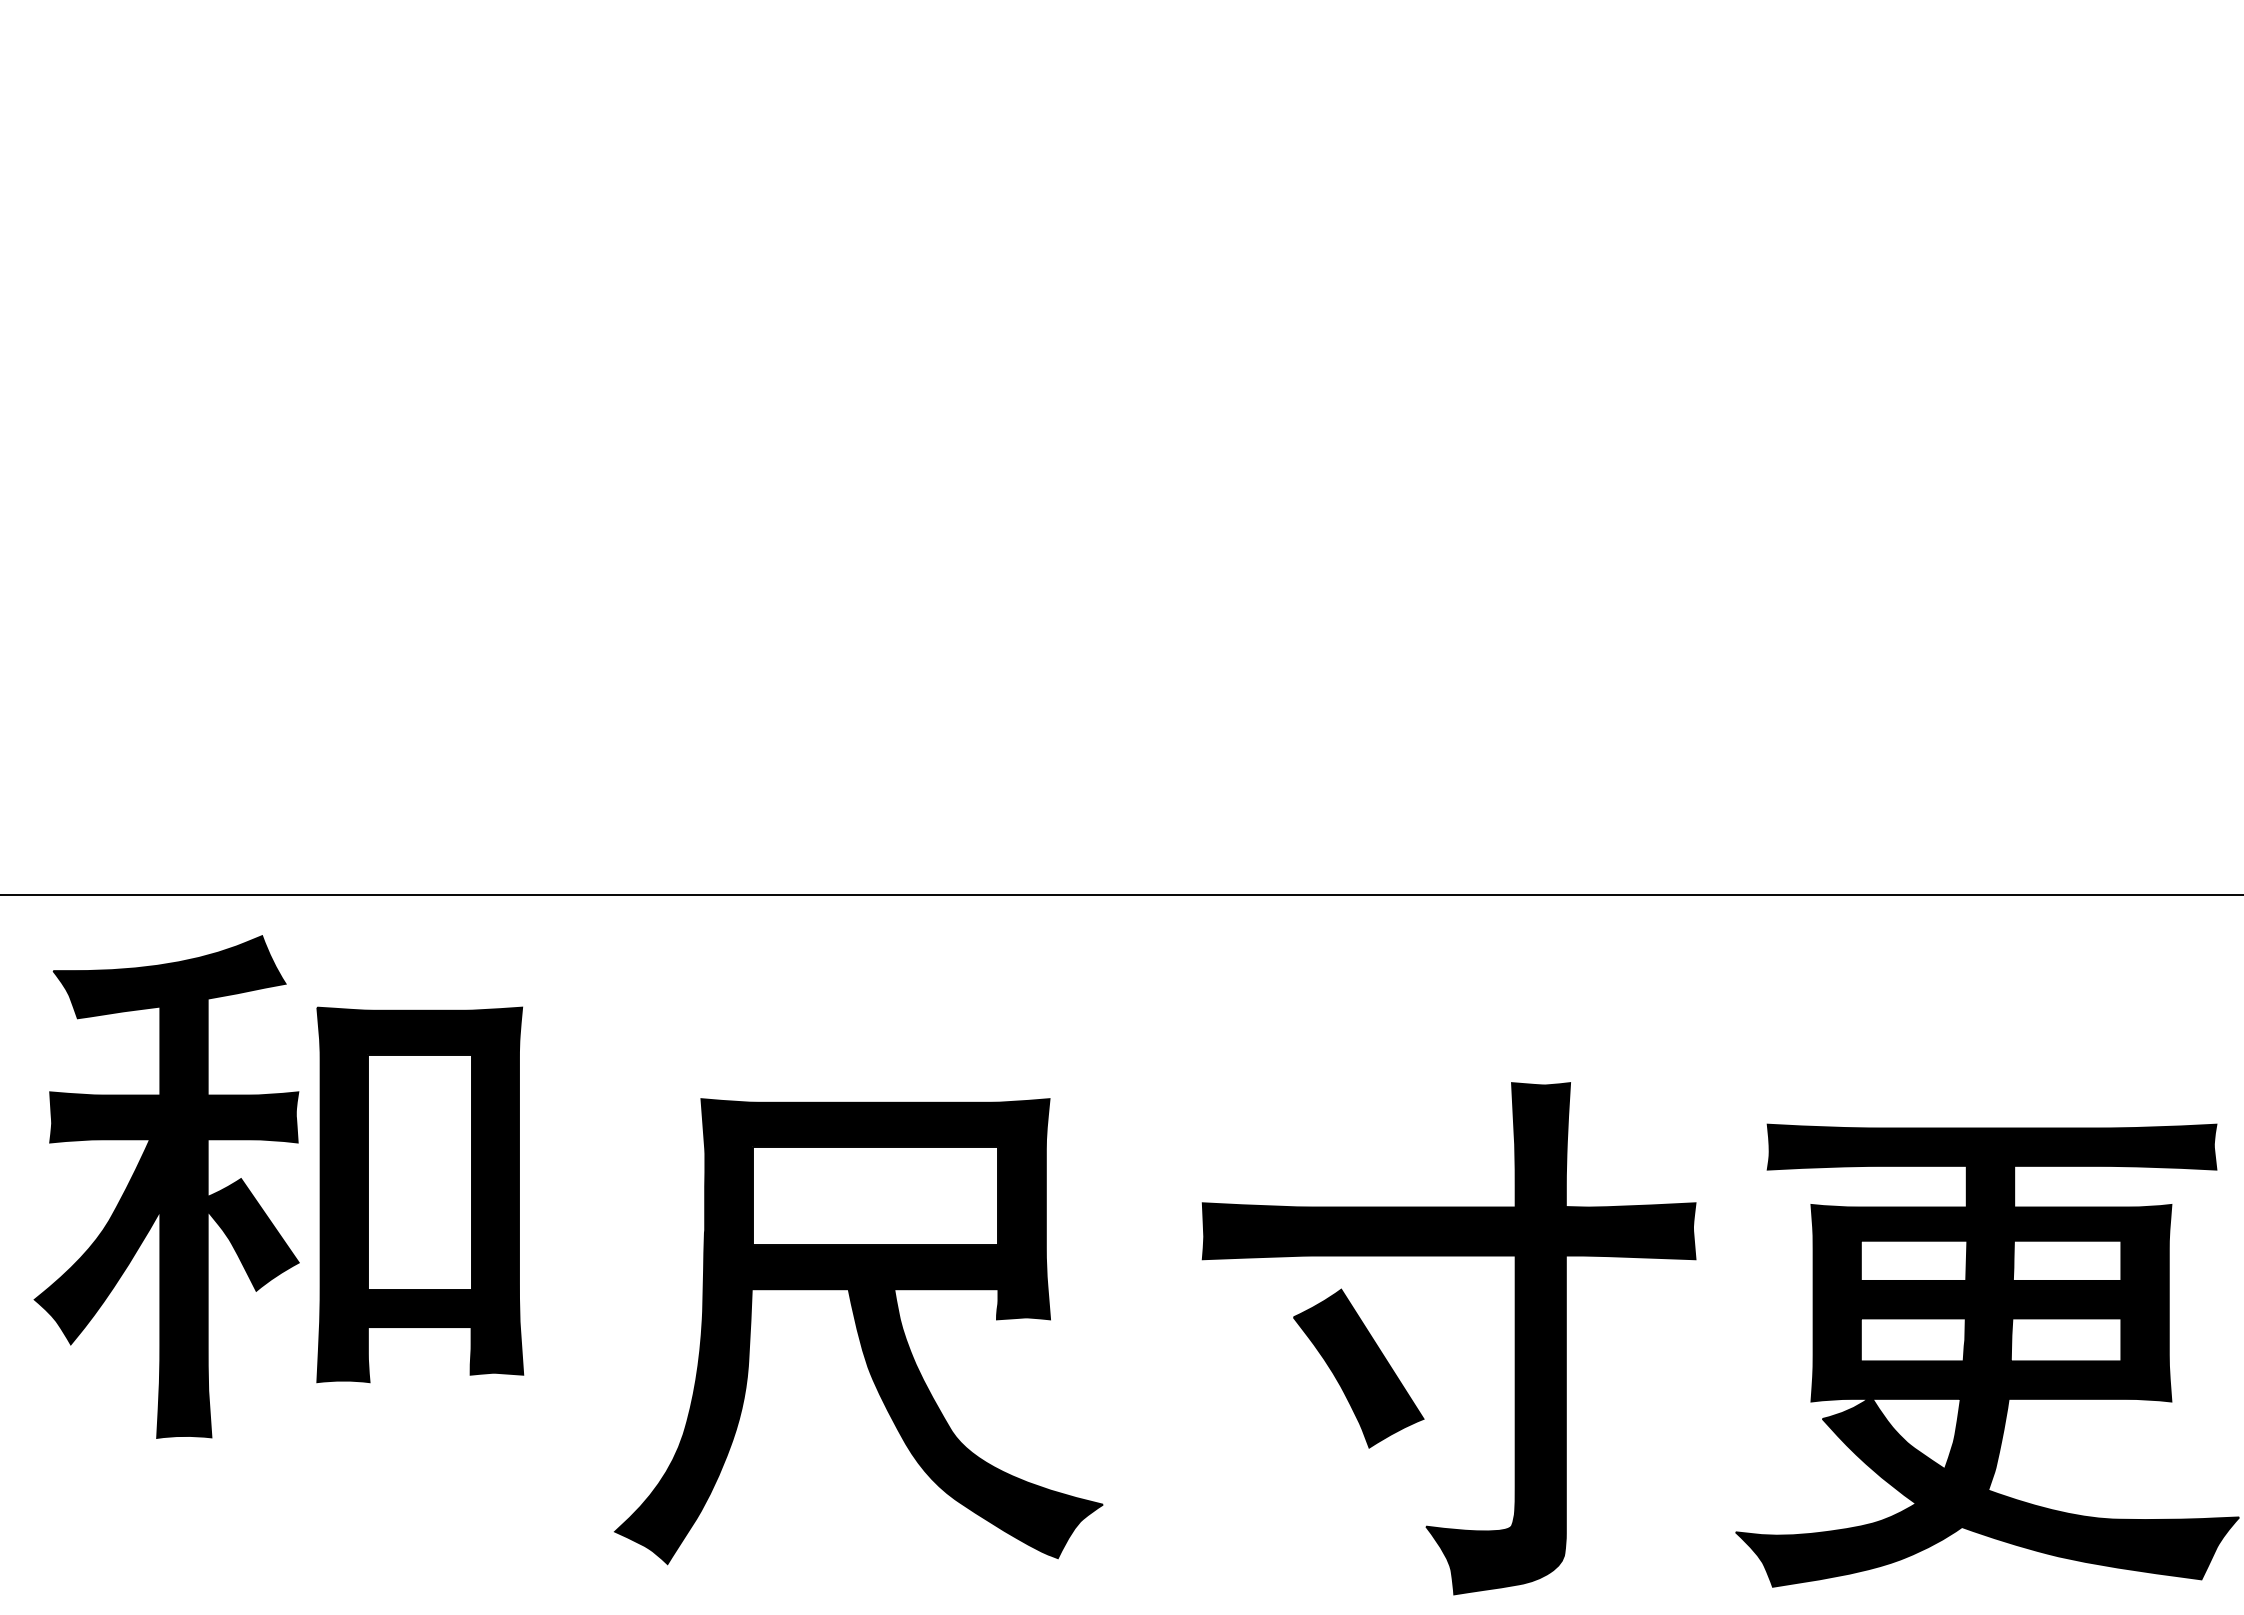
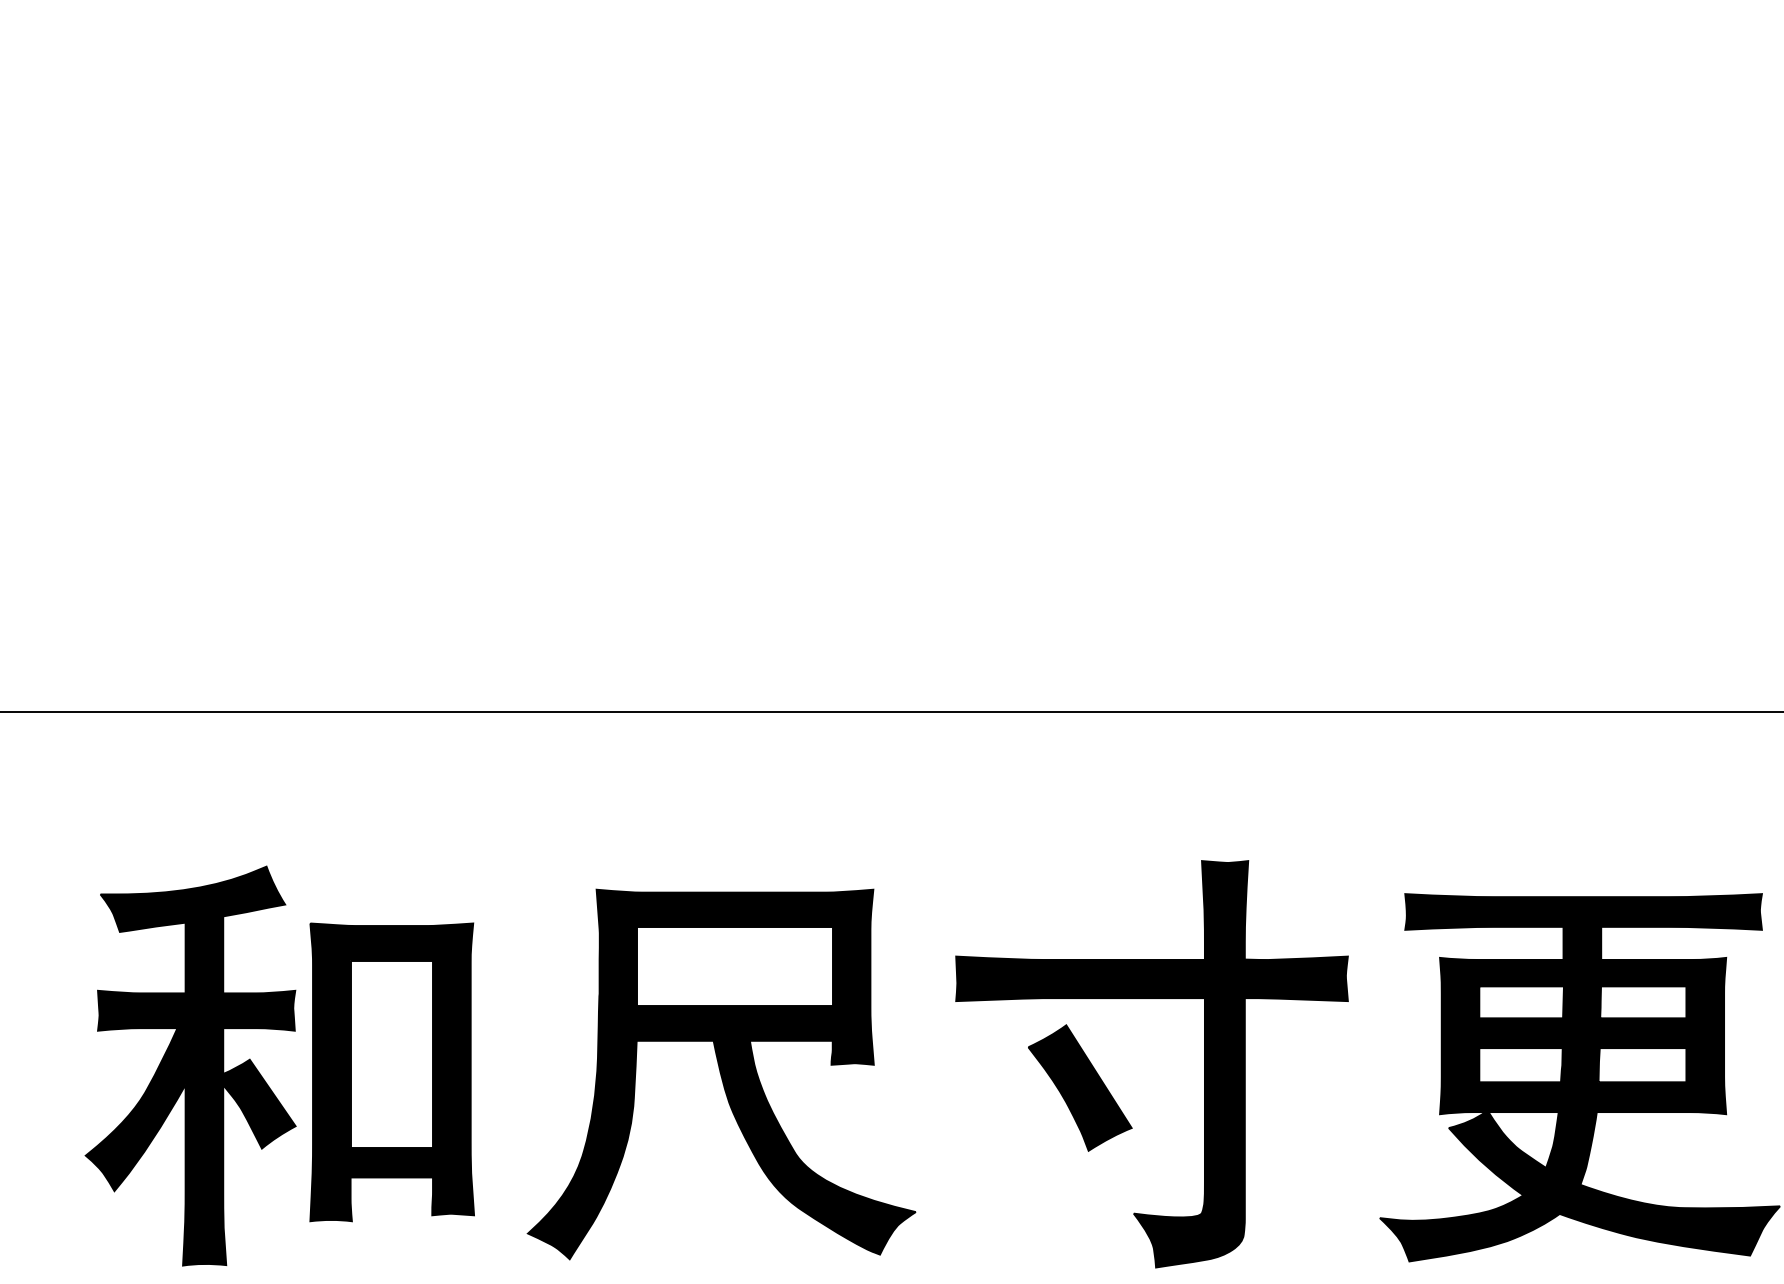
part: (259, 1203) -> (264, 1079), moved
part: (858, 1331) -> (721, 1074), moved

